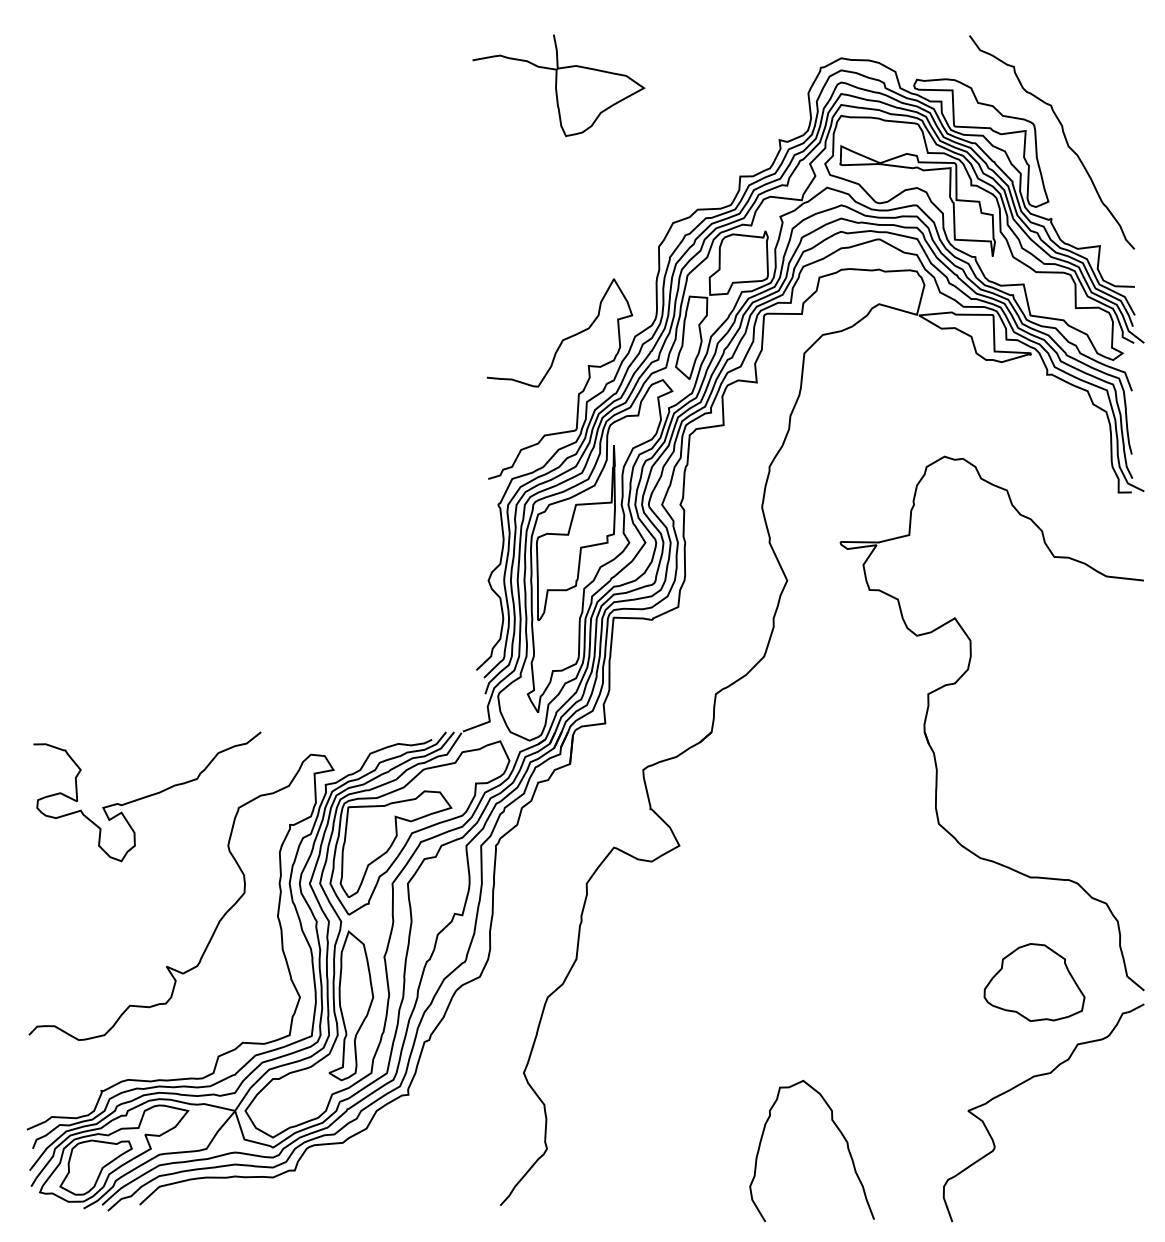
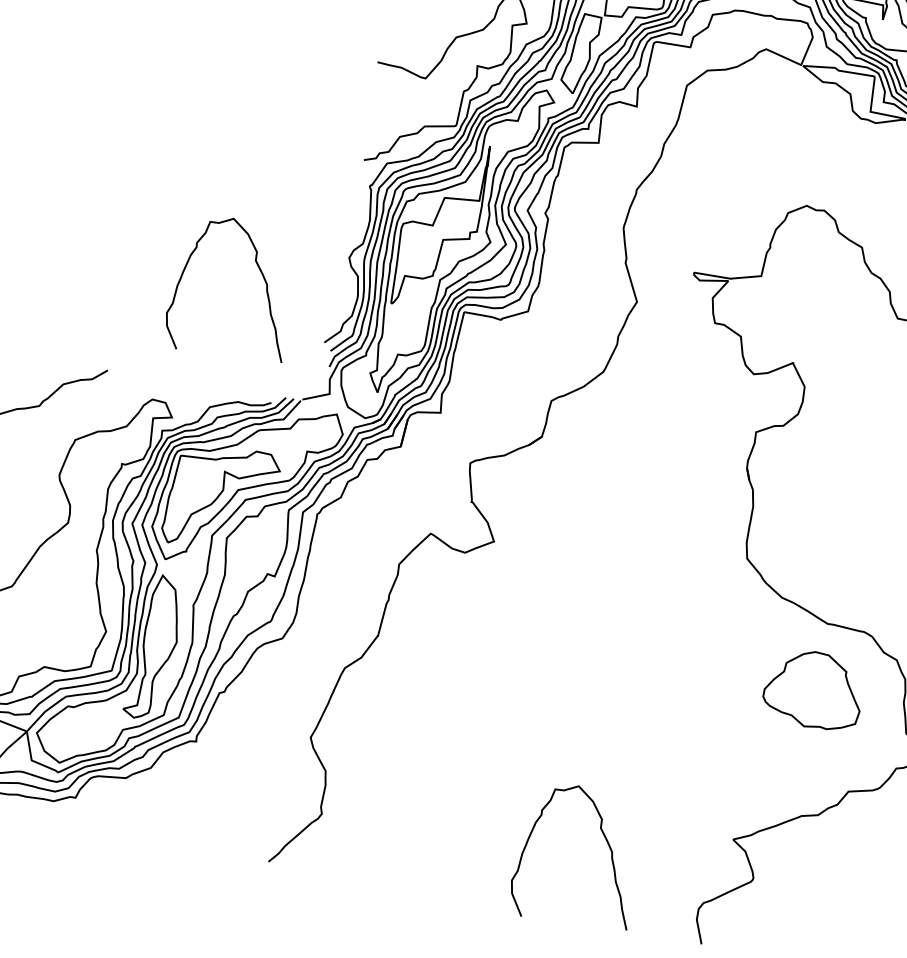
curve: (399, 607) -> (259, 270), added
part: (1034, 982) -> (813, 689), moved

